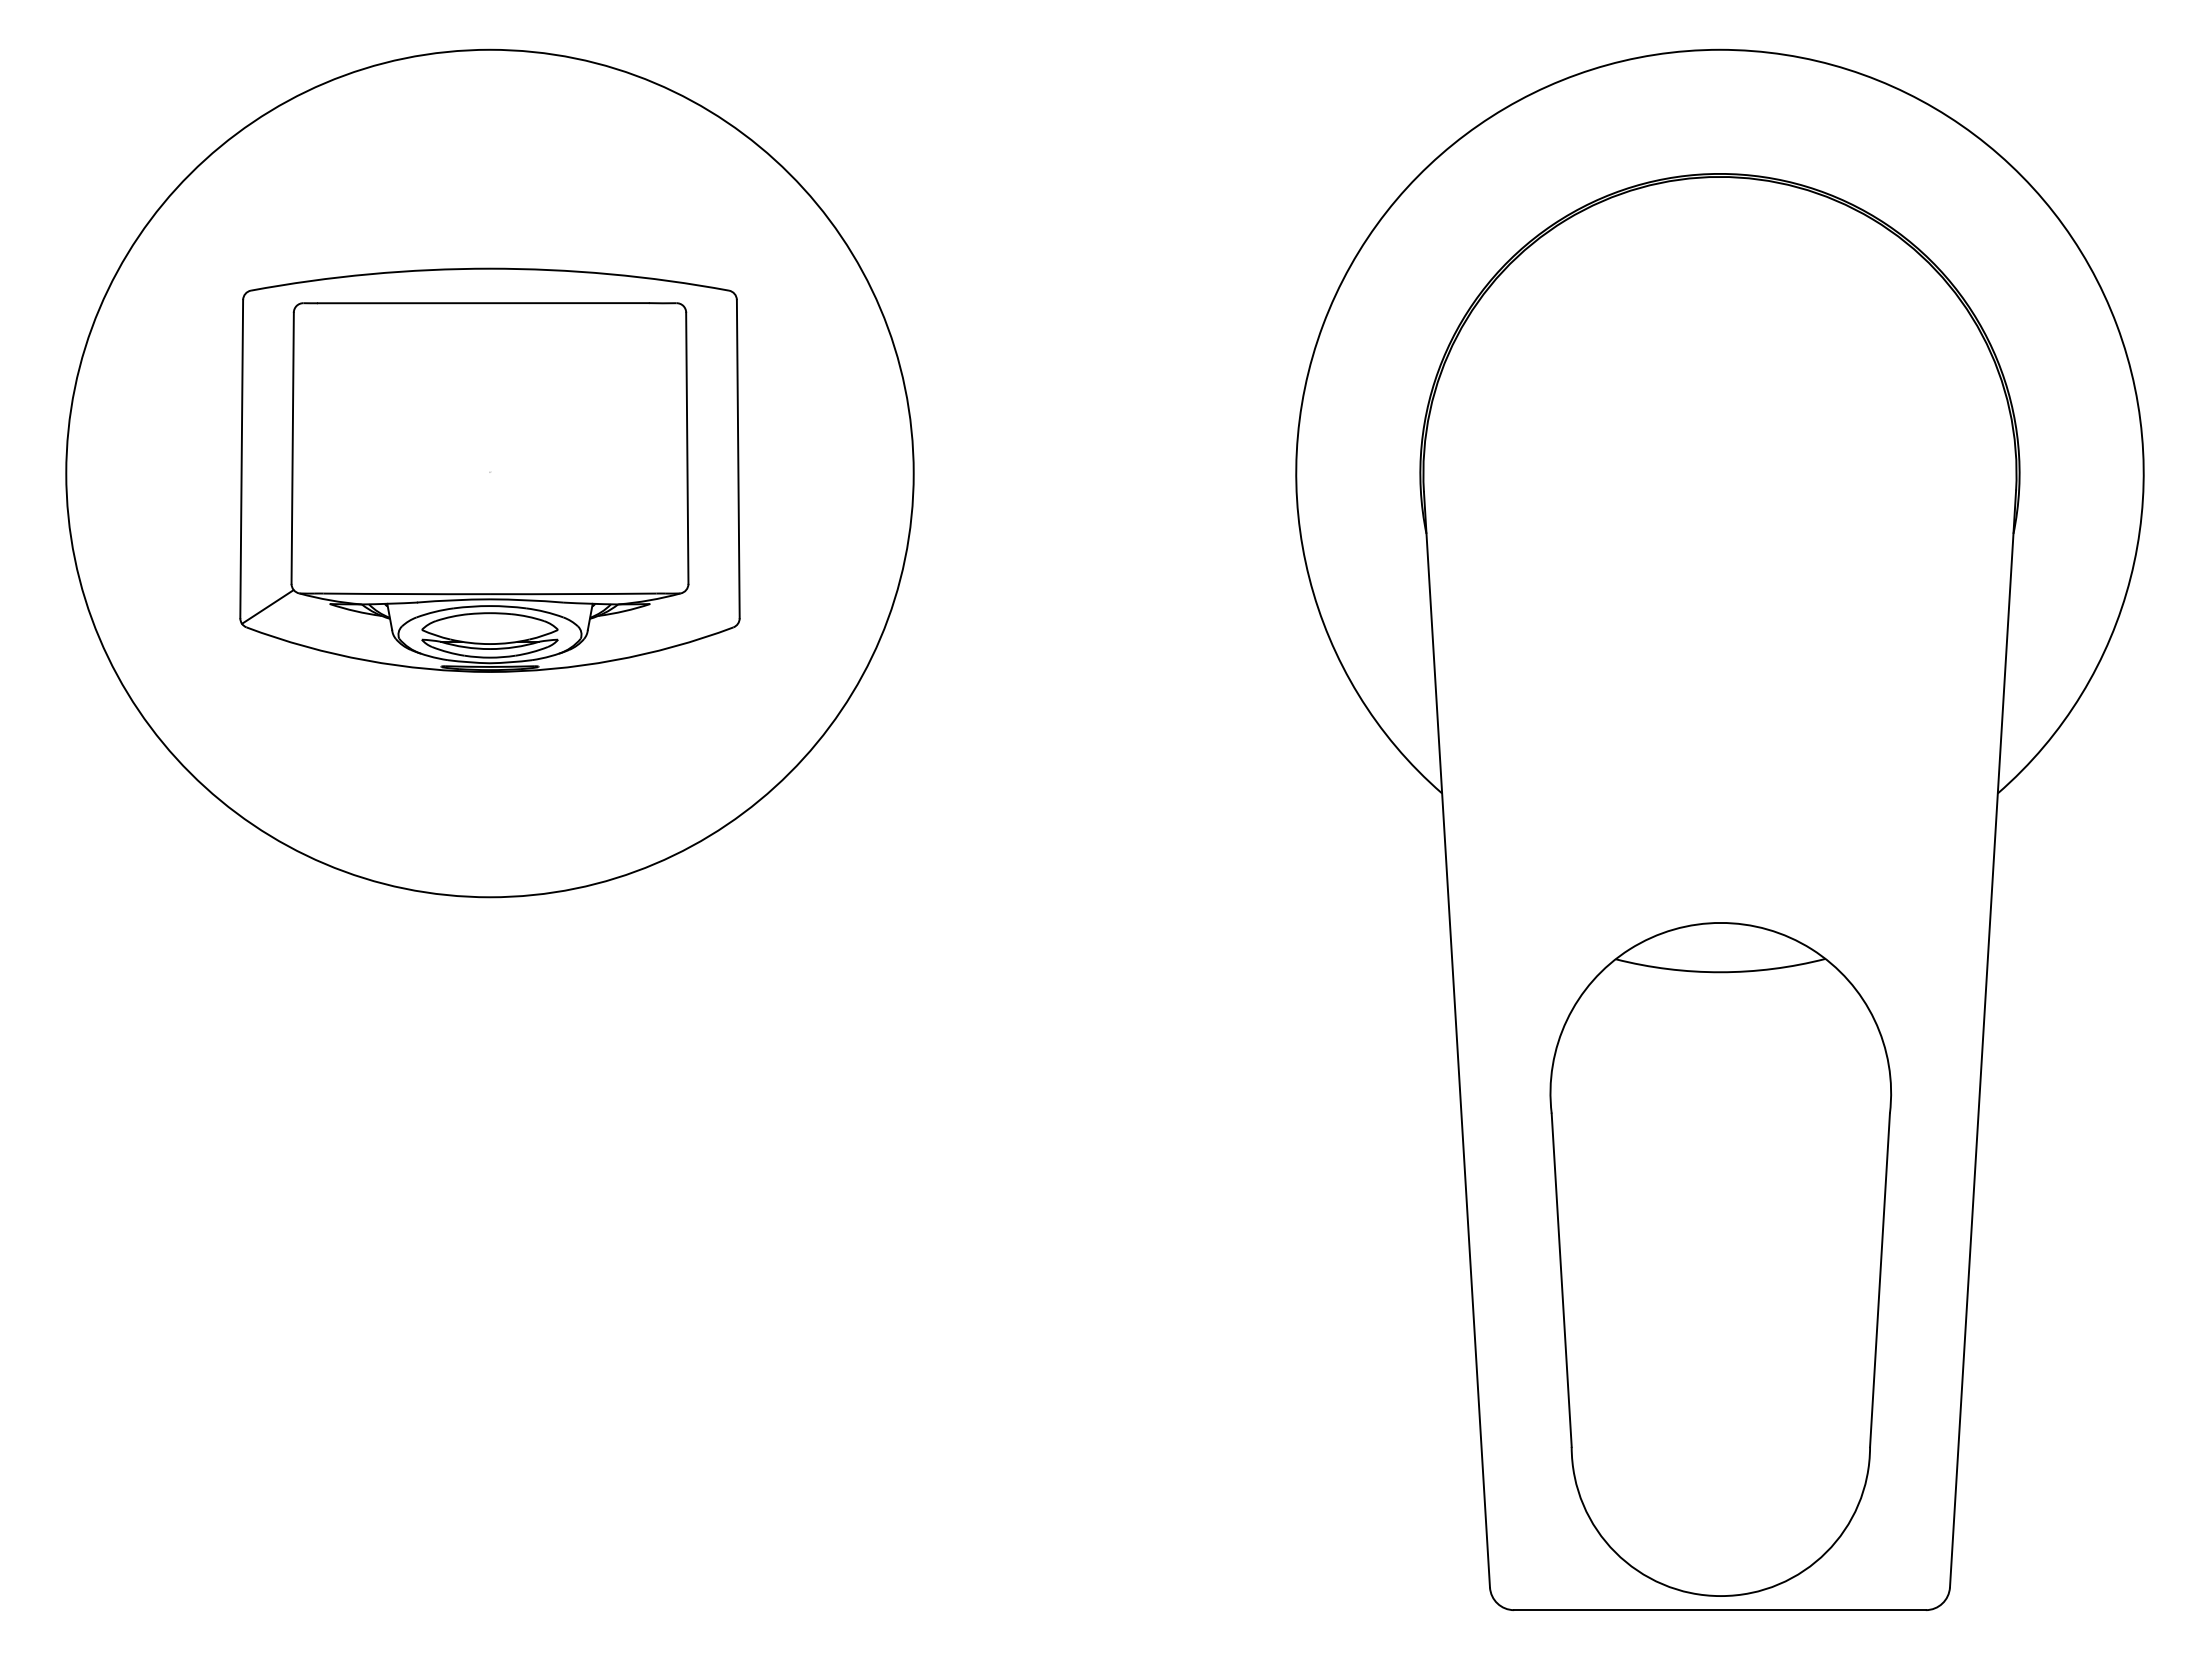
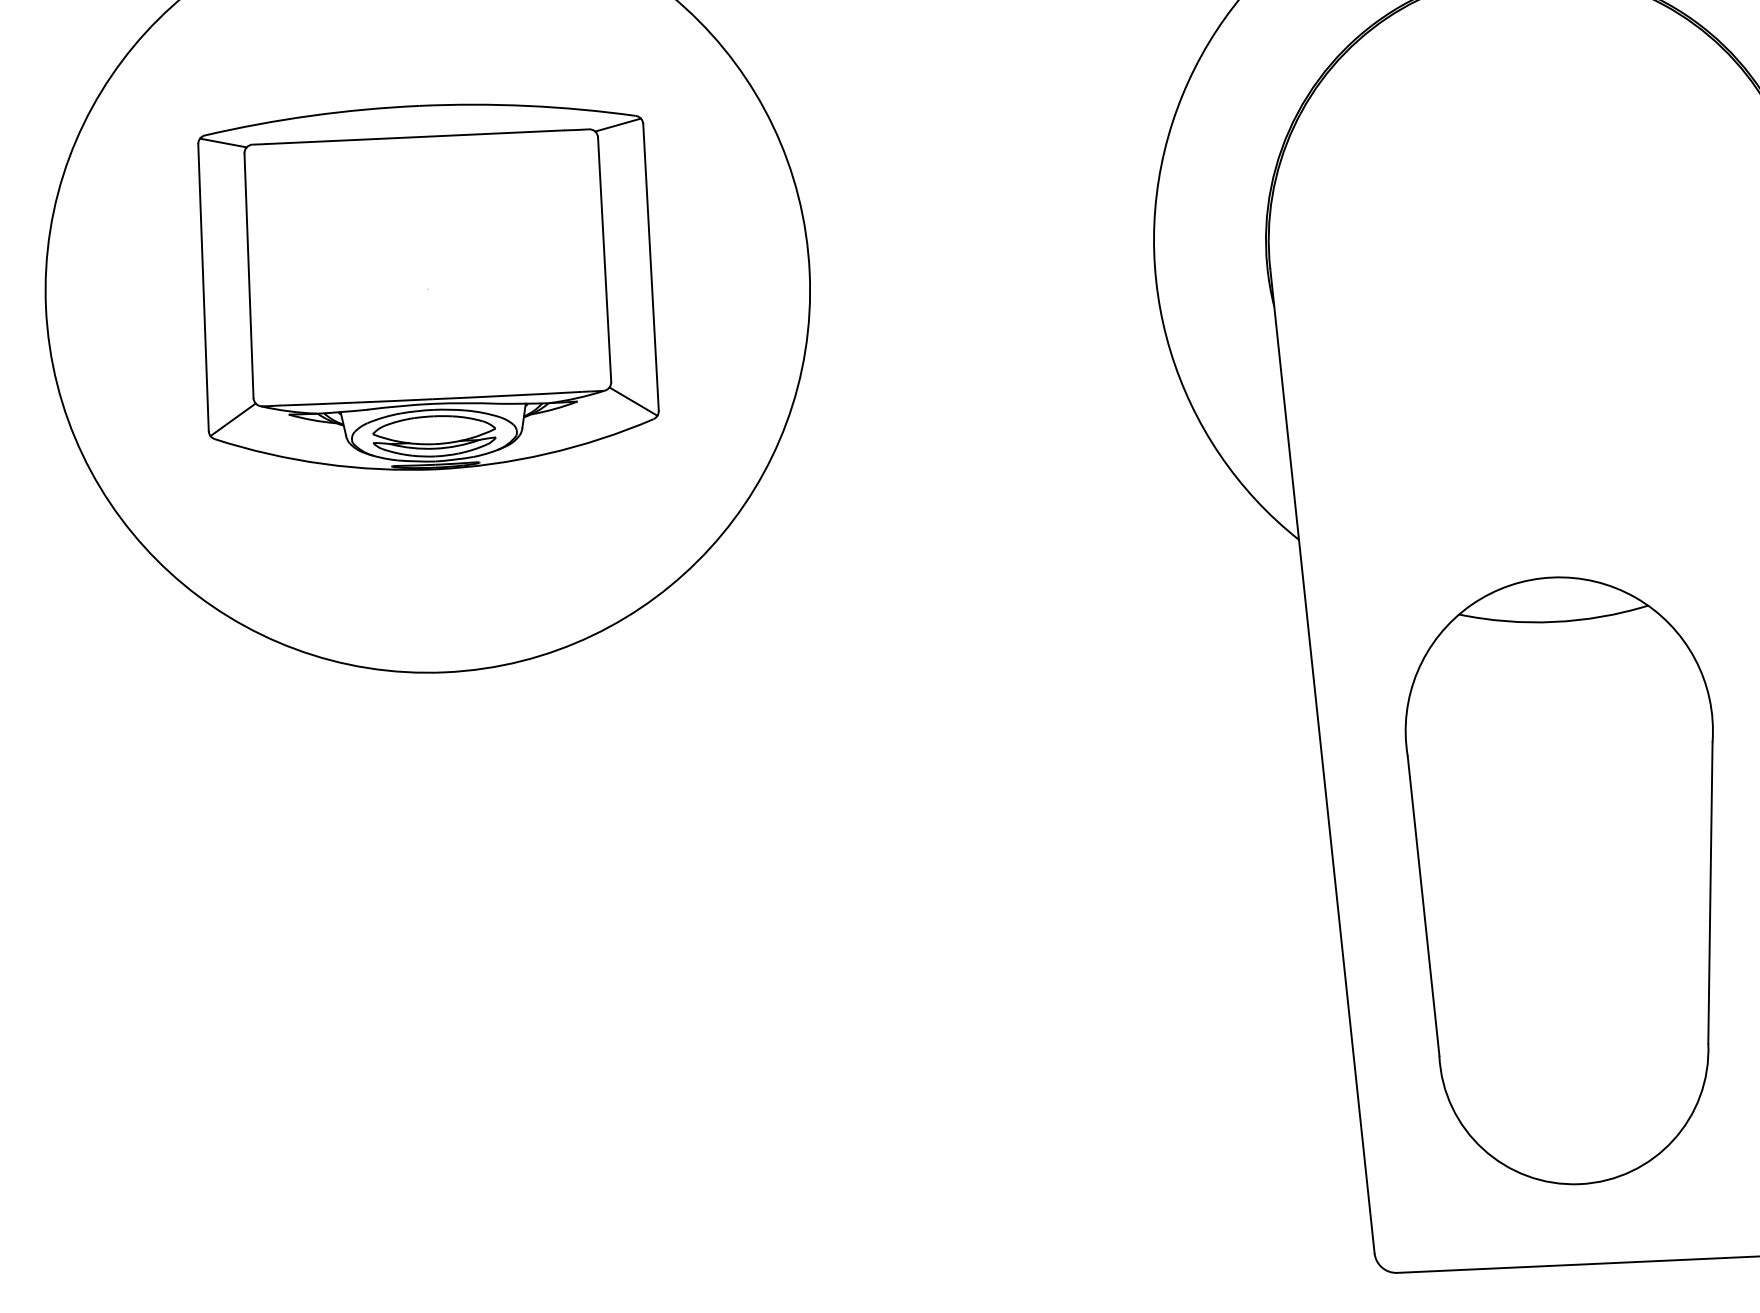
line: (270, 299) -> (222, 142), added
line: (708, 299) -> (617, 124), added
line: (711, 606) -> (632, 401), added
part: (1720, 1259) -> (1565, 880), moved

